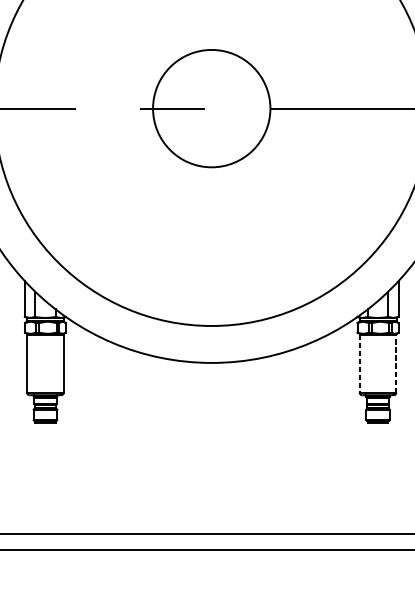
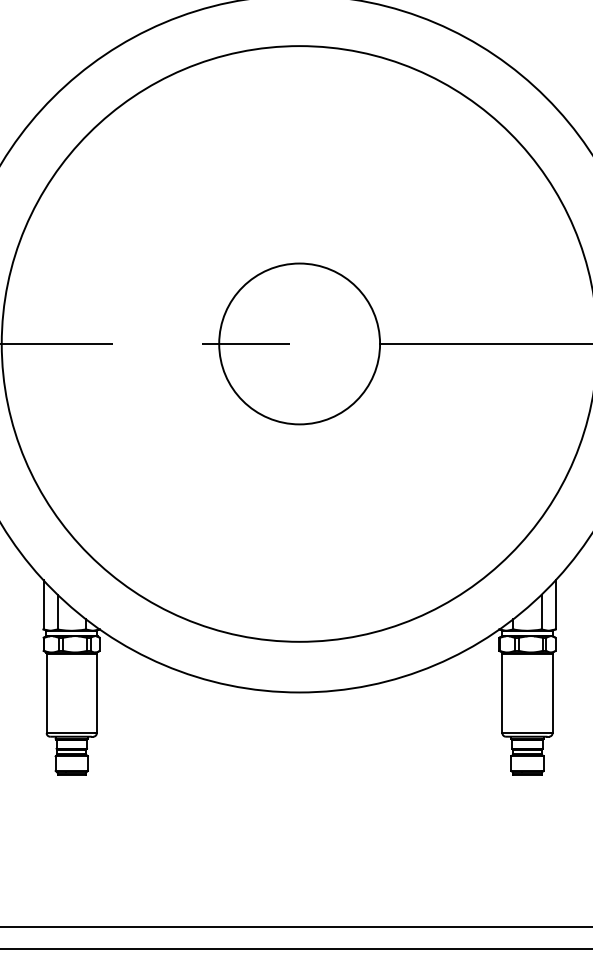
line: (359, 363) -> (502, 693), dashed -> solid
line: (396, 363) -> (552, 693), dashed -> solid

